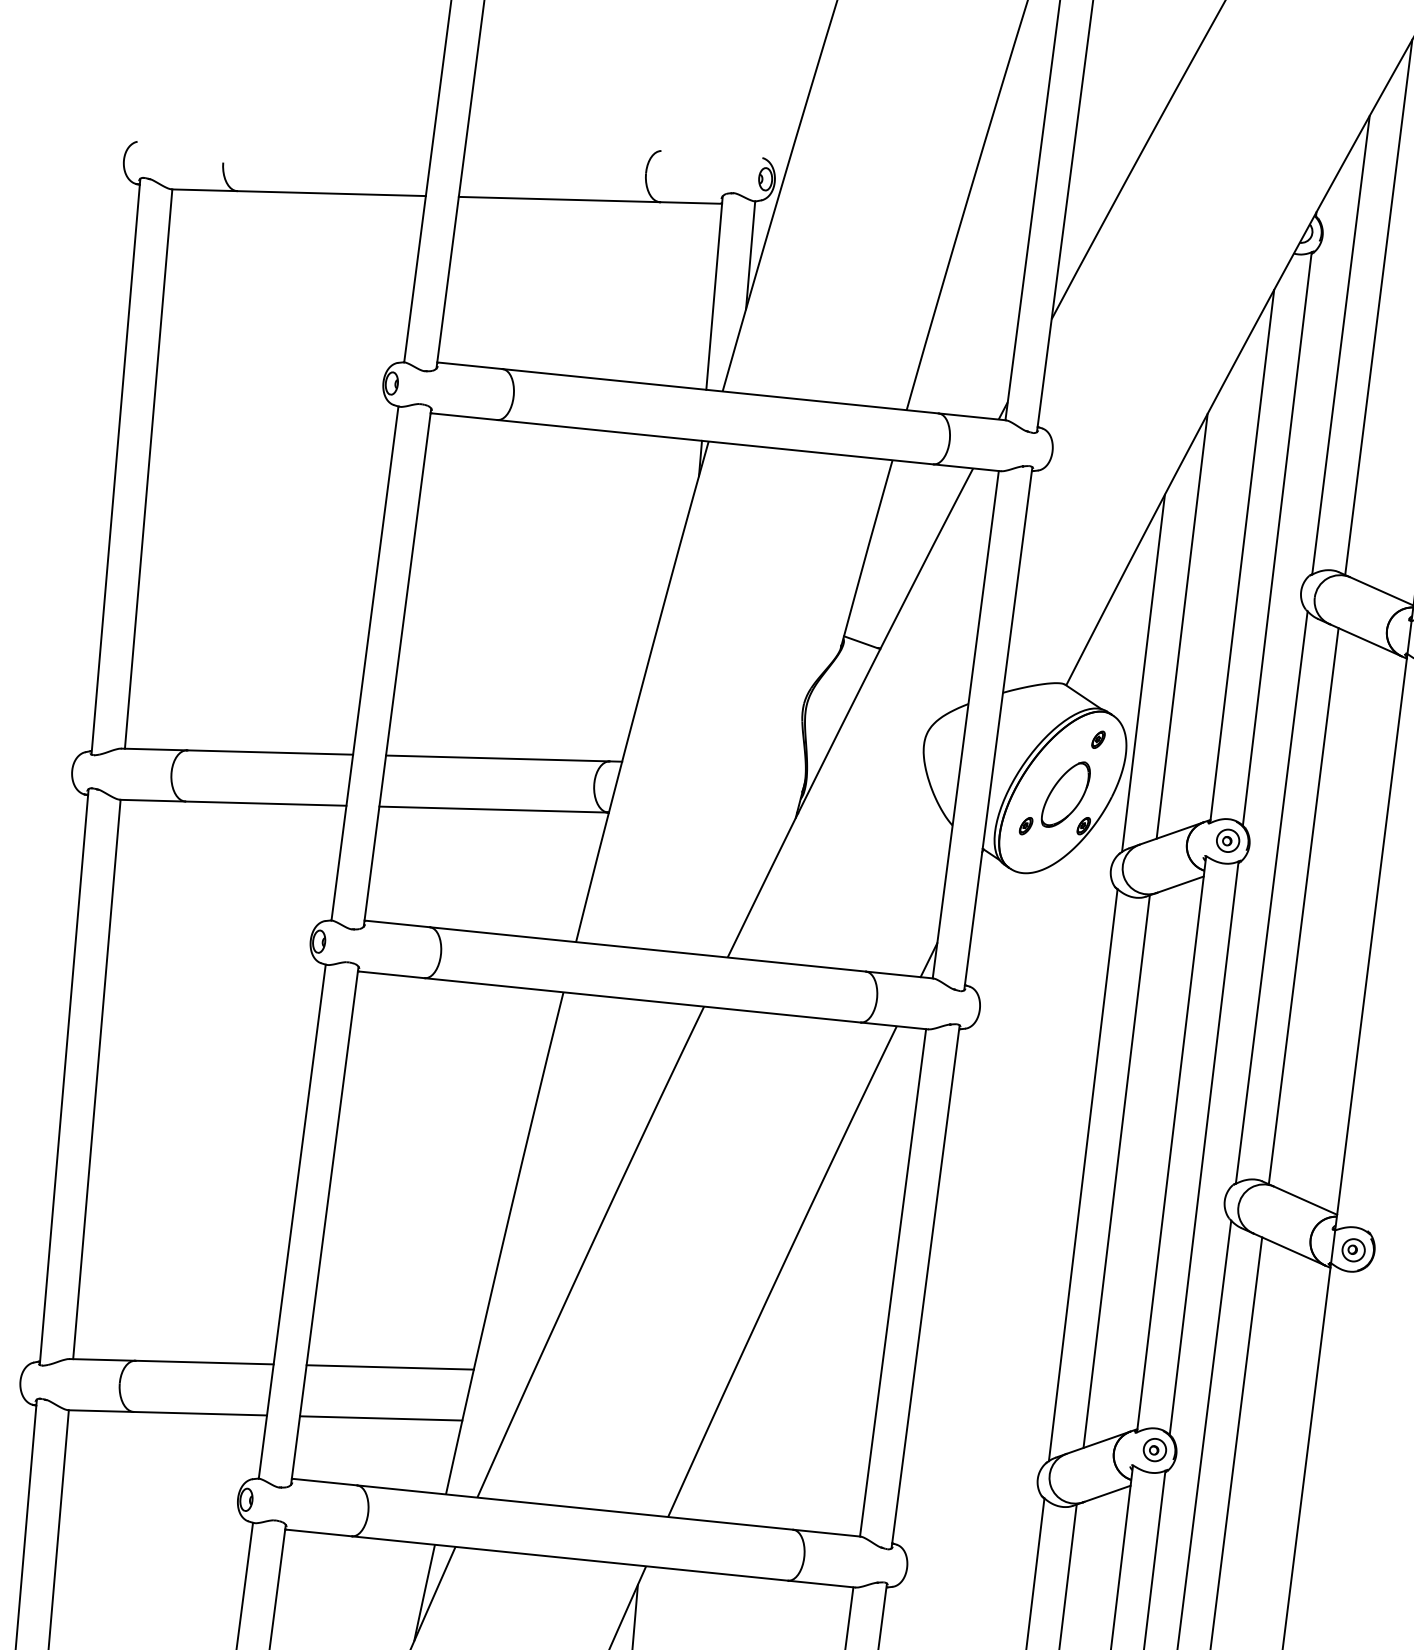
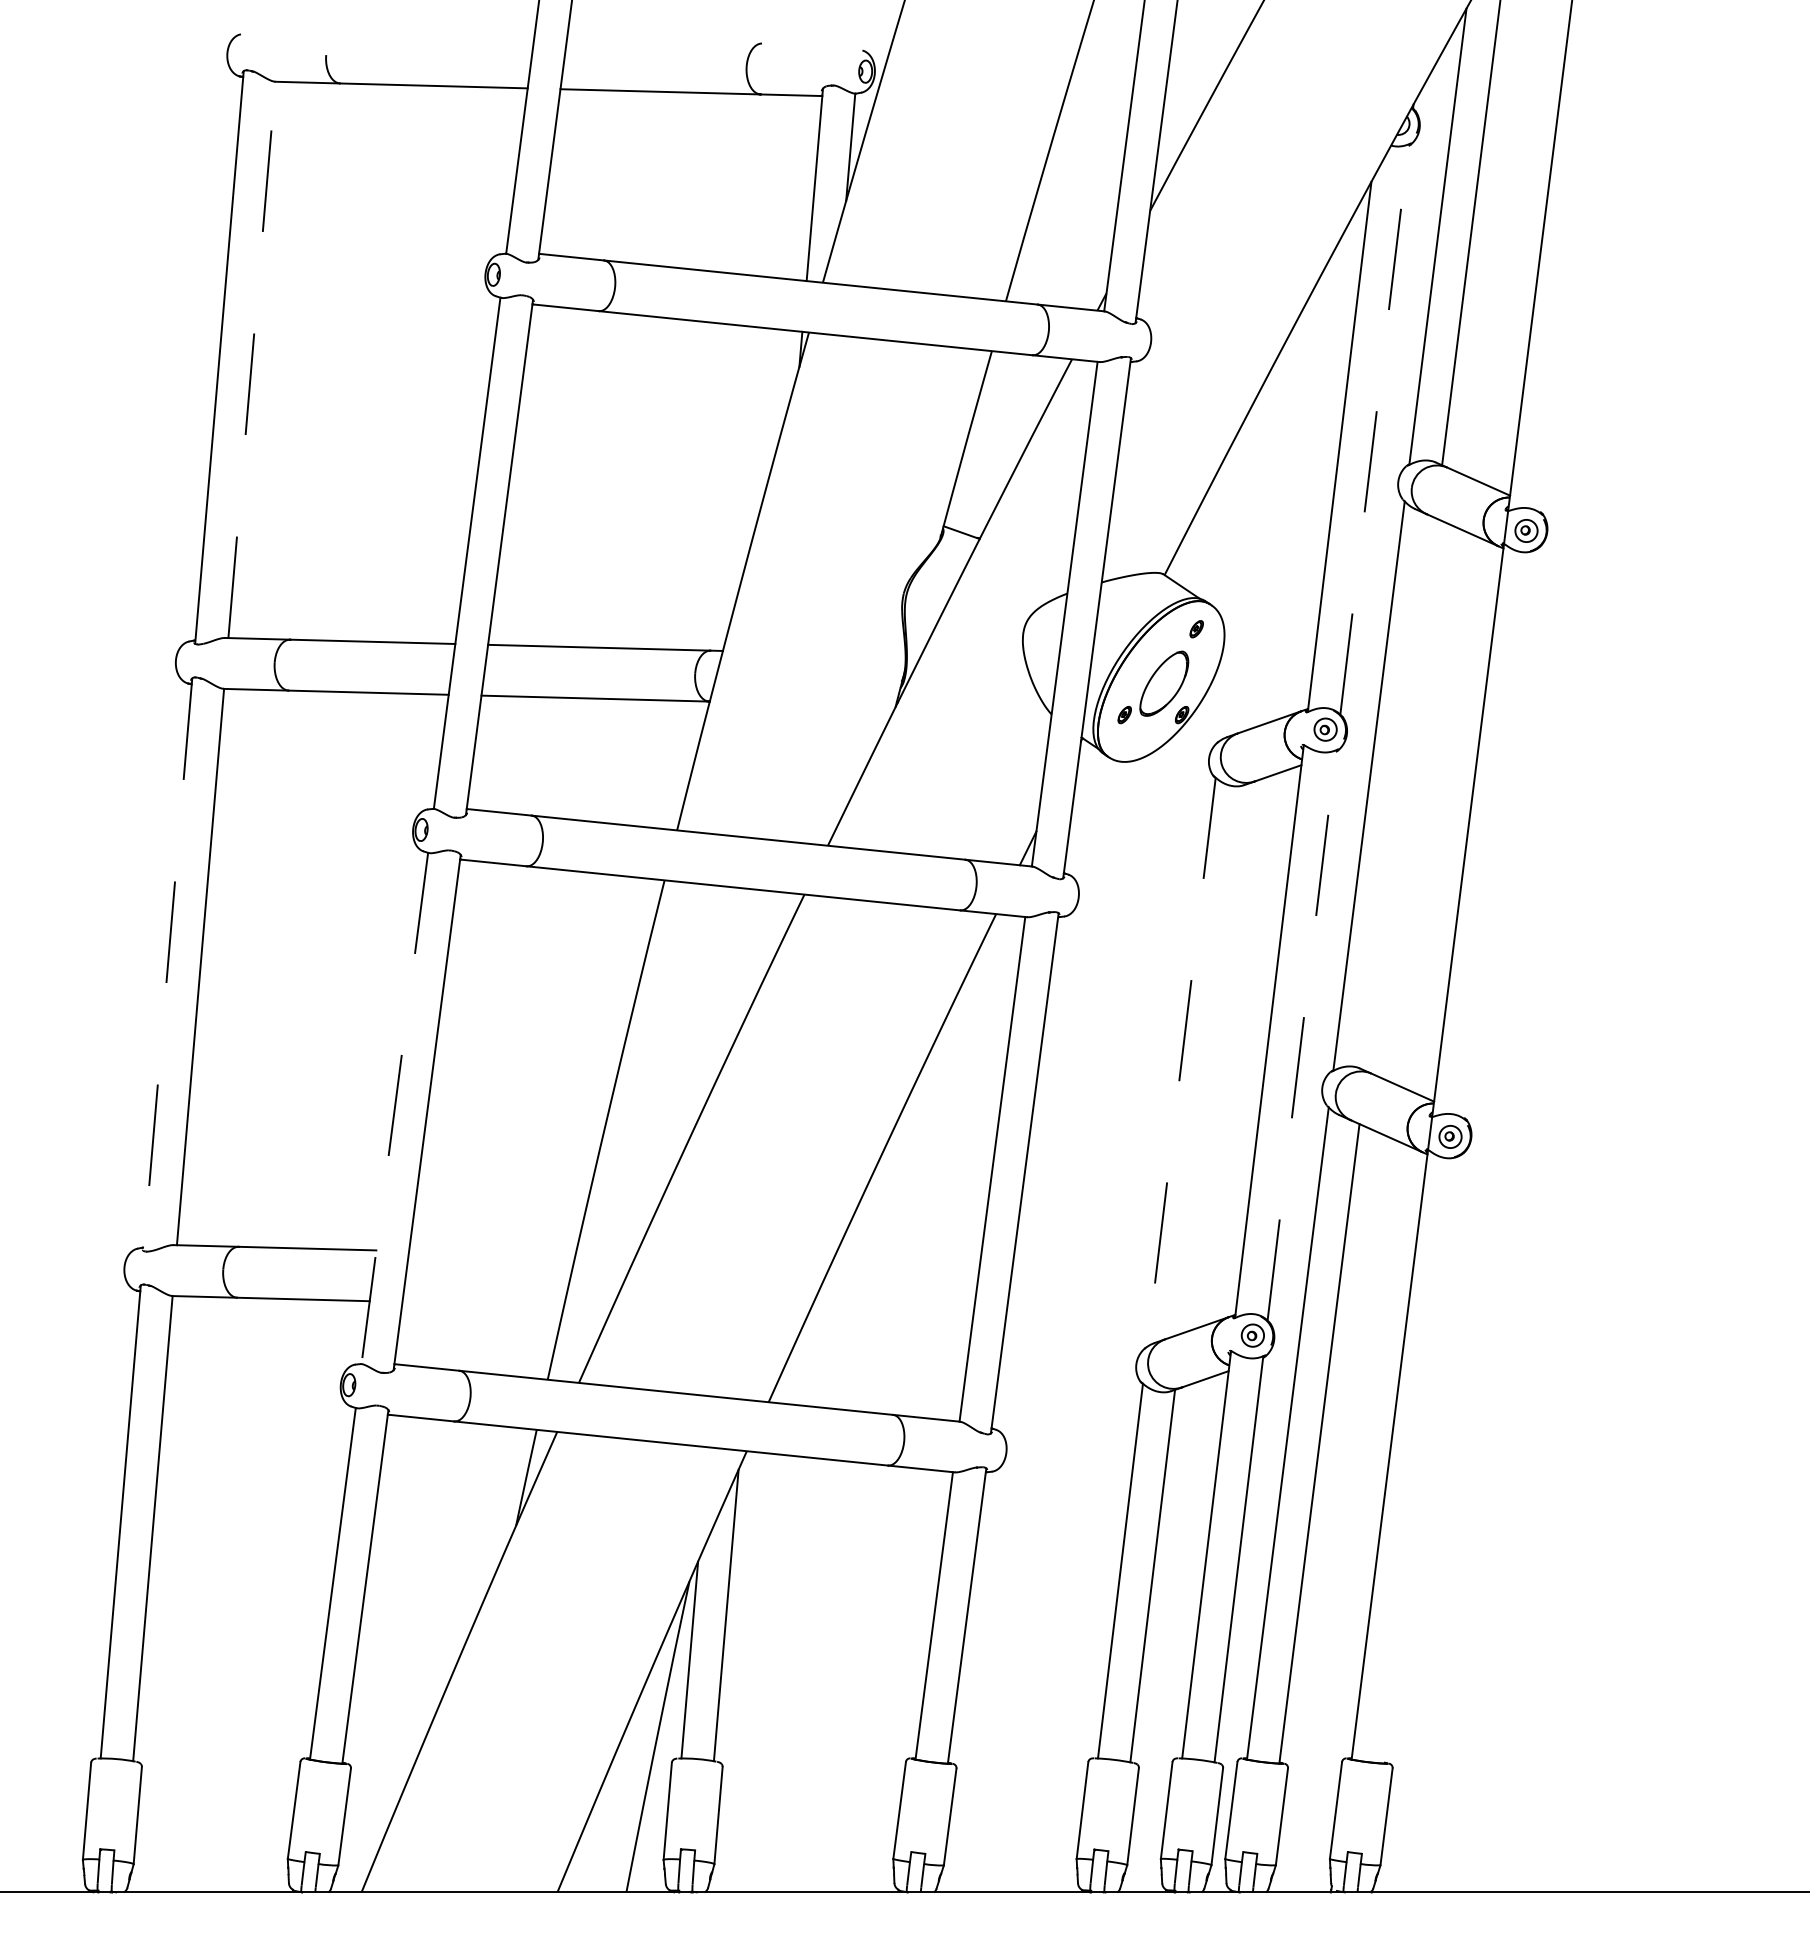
line: (149, 468) -> (252, 359), solid -> dashed
line: (1277, 538) -> (1374, 428), solid -> dashed
line: (1181, 626) -> (1279, 516), removed
line: (1143, 672) -> (1241, 562), removed
line: (1303, 906) -> (1400, 794), removed
line: (63, 1077) -> (167, 965), solid -> dashed
line: (1203, 1147) -> (1301, 1034), solid -> dashed
line: (1116, 1171) -> (1214, 1058), removed
line: (1083, 1175) -> (1181, 1062), solid -> dashed
line: (291, 1221) -> (394, 1108), solid -> dashed
line: (390, 1367) -> (492, 1253), removed
line: (381, 1418) -> (483, 1304), removed

